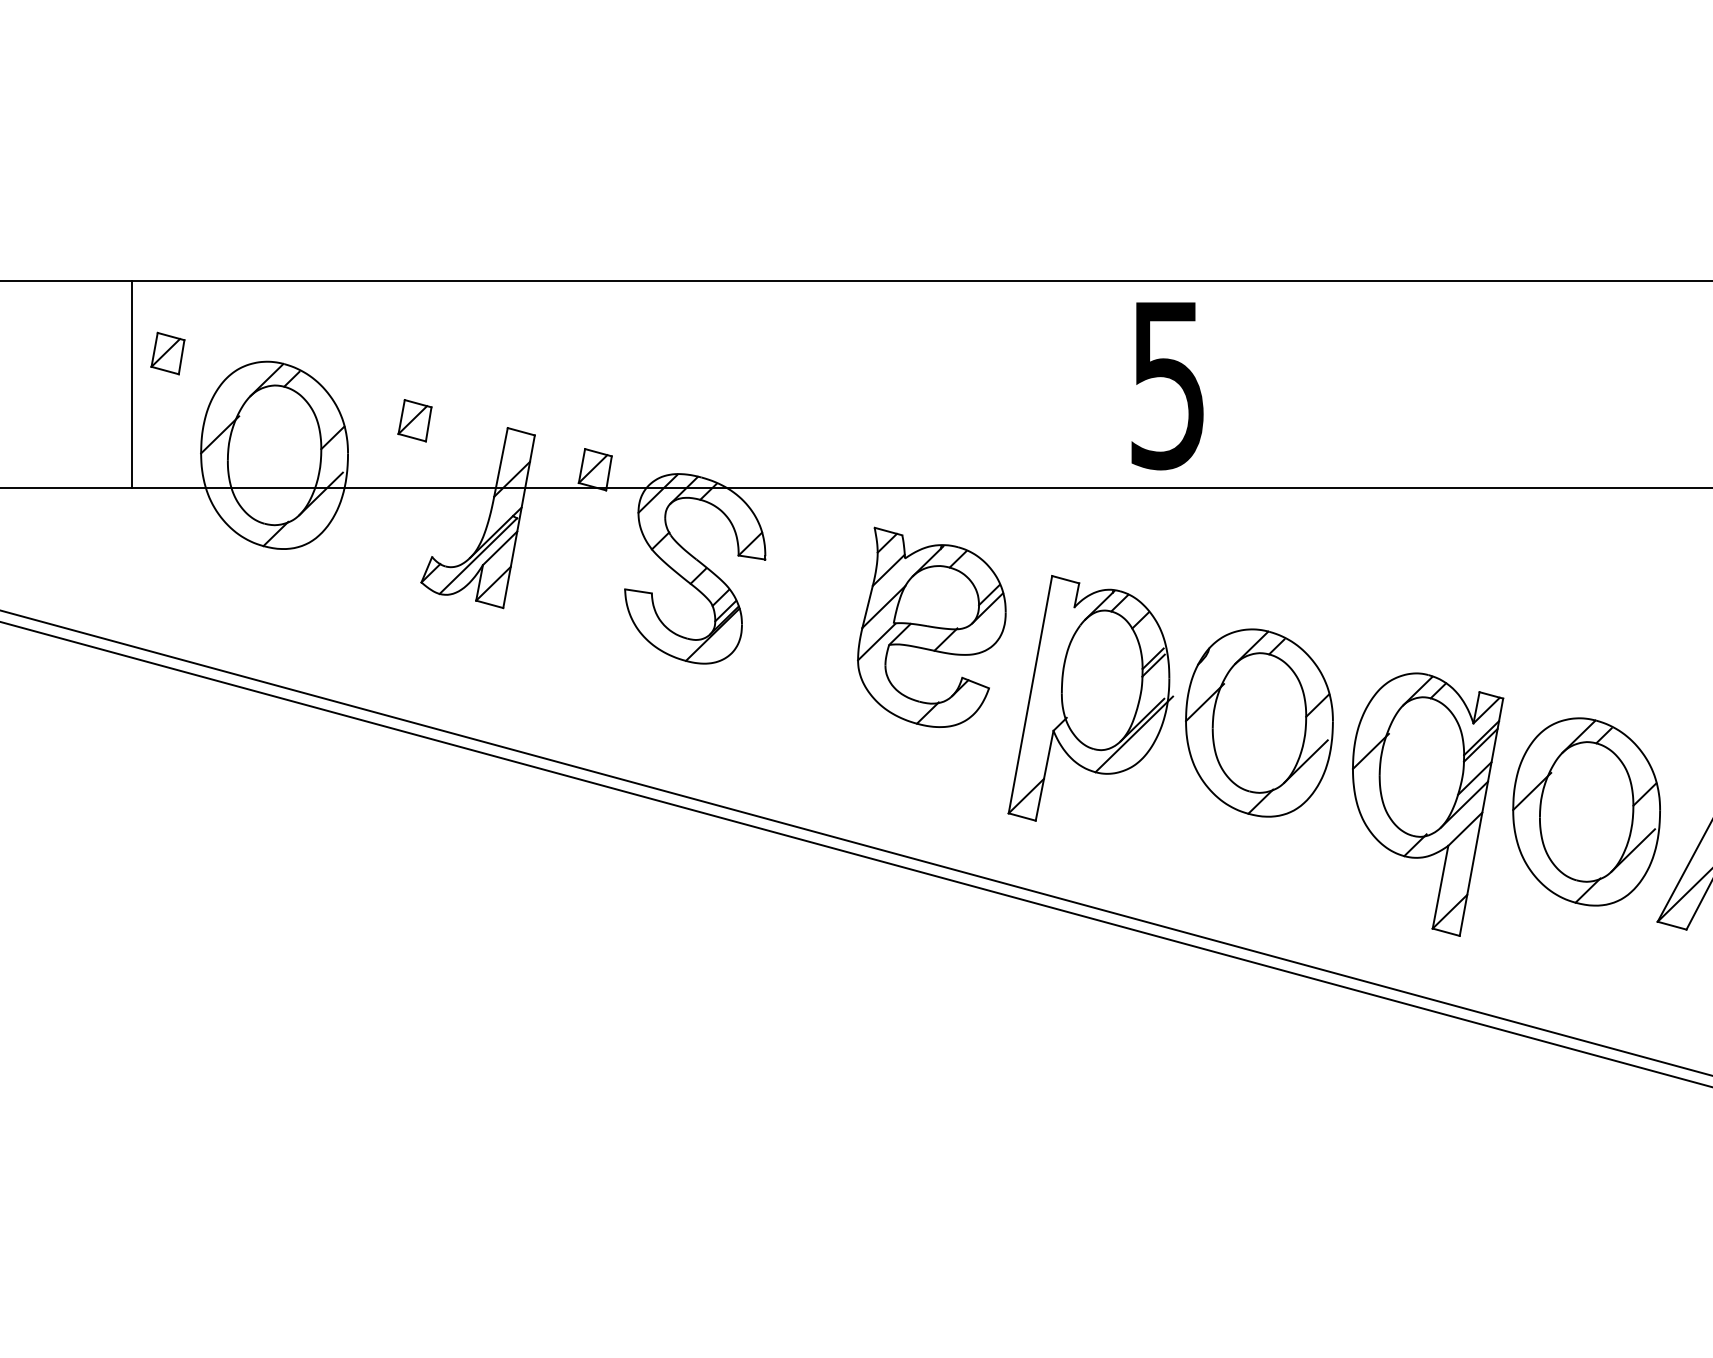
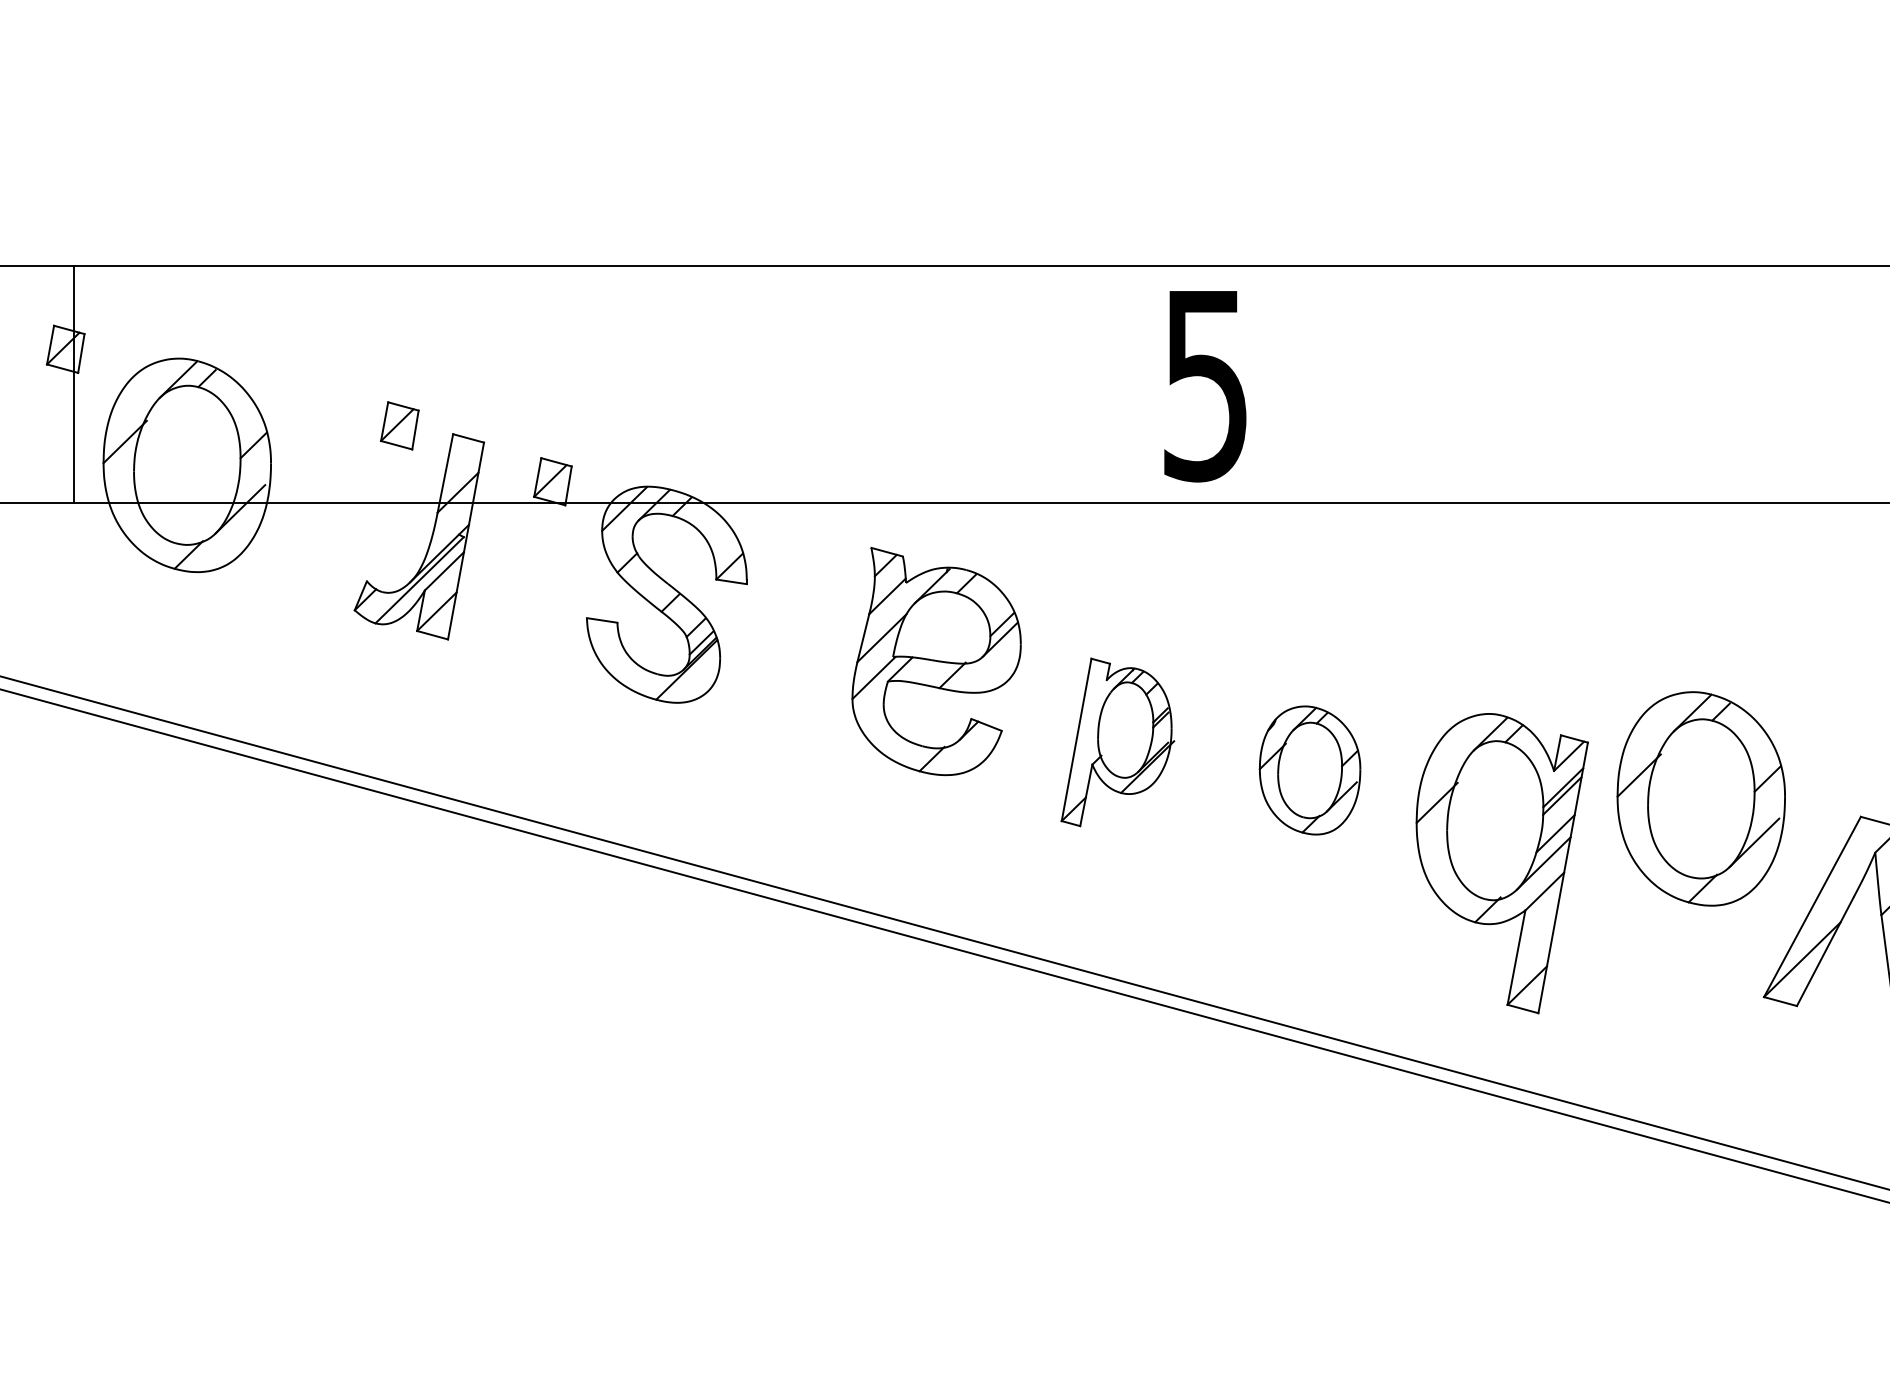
line: (131, 384) -> (73, 384), moved
part: (414, 420) -> (399, 425), moved
part: (1090, 698) -> (1117, 742), size x0.6
part: (1259, 722) -> (1310, 769), size x0.6
part: (1586, 811) -> (1701, 798), moved

